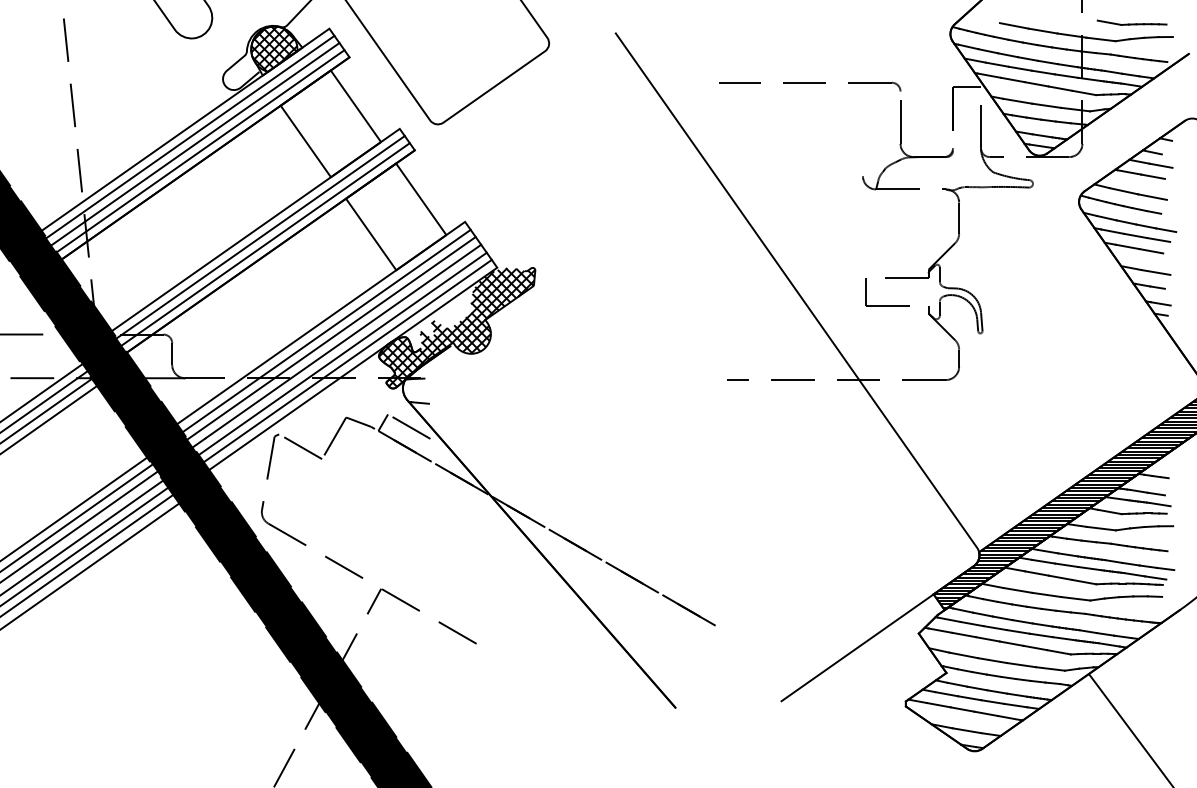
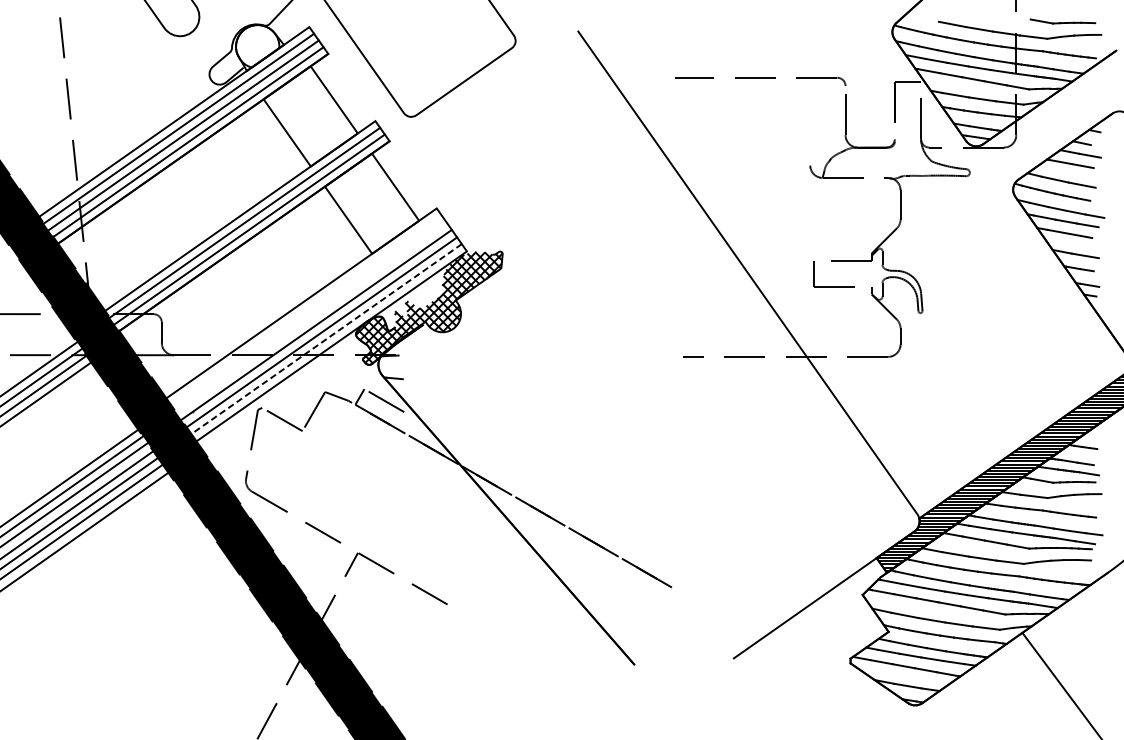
hatch: (274, 48) -> (257, 45), removed
line: (326, 330) -> (306, 310), removed
line: (331, 338) -> (311, 317), removed
line: (347, 360) -> (326, 338), solid -> dashed

